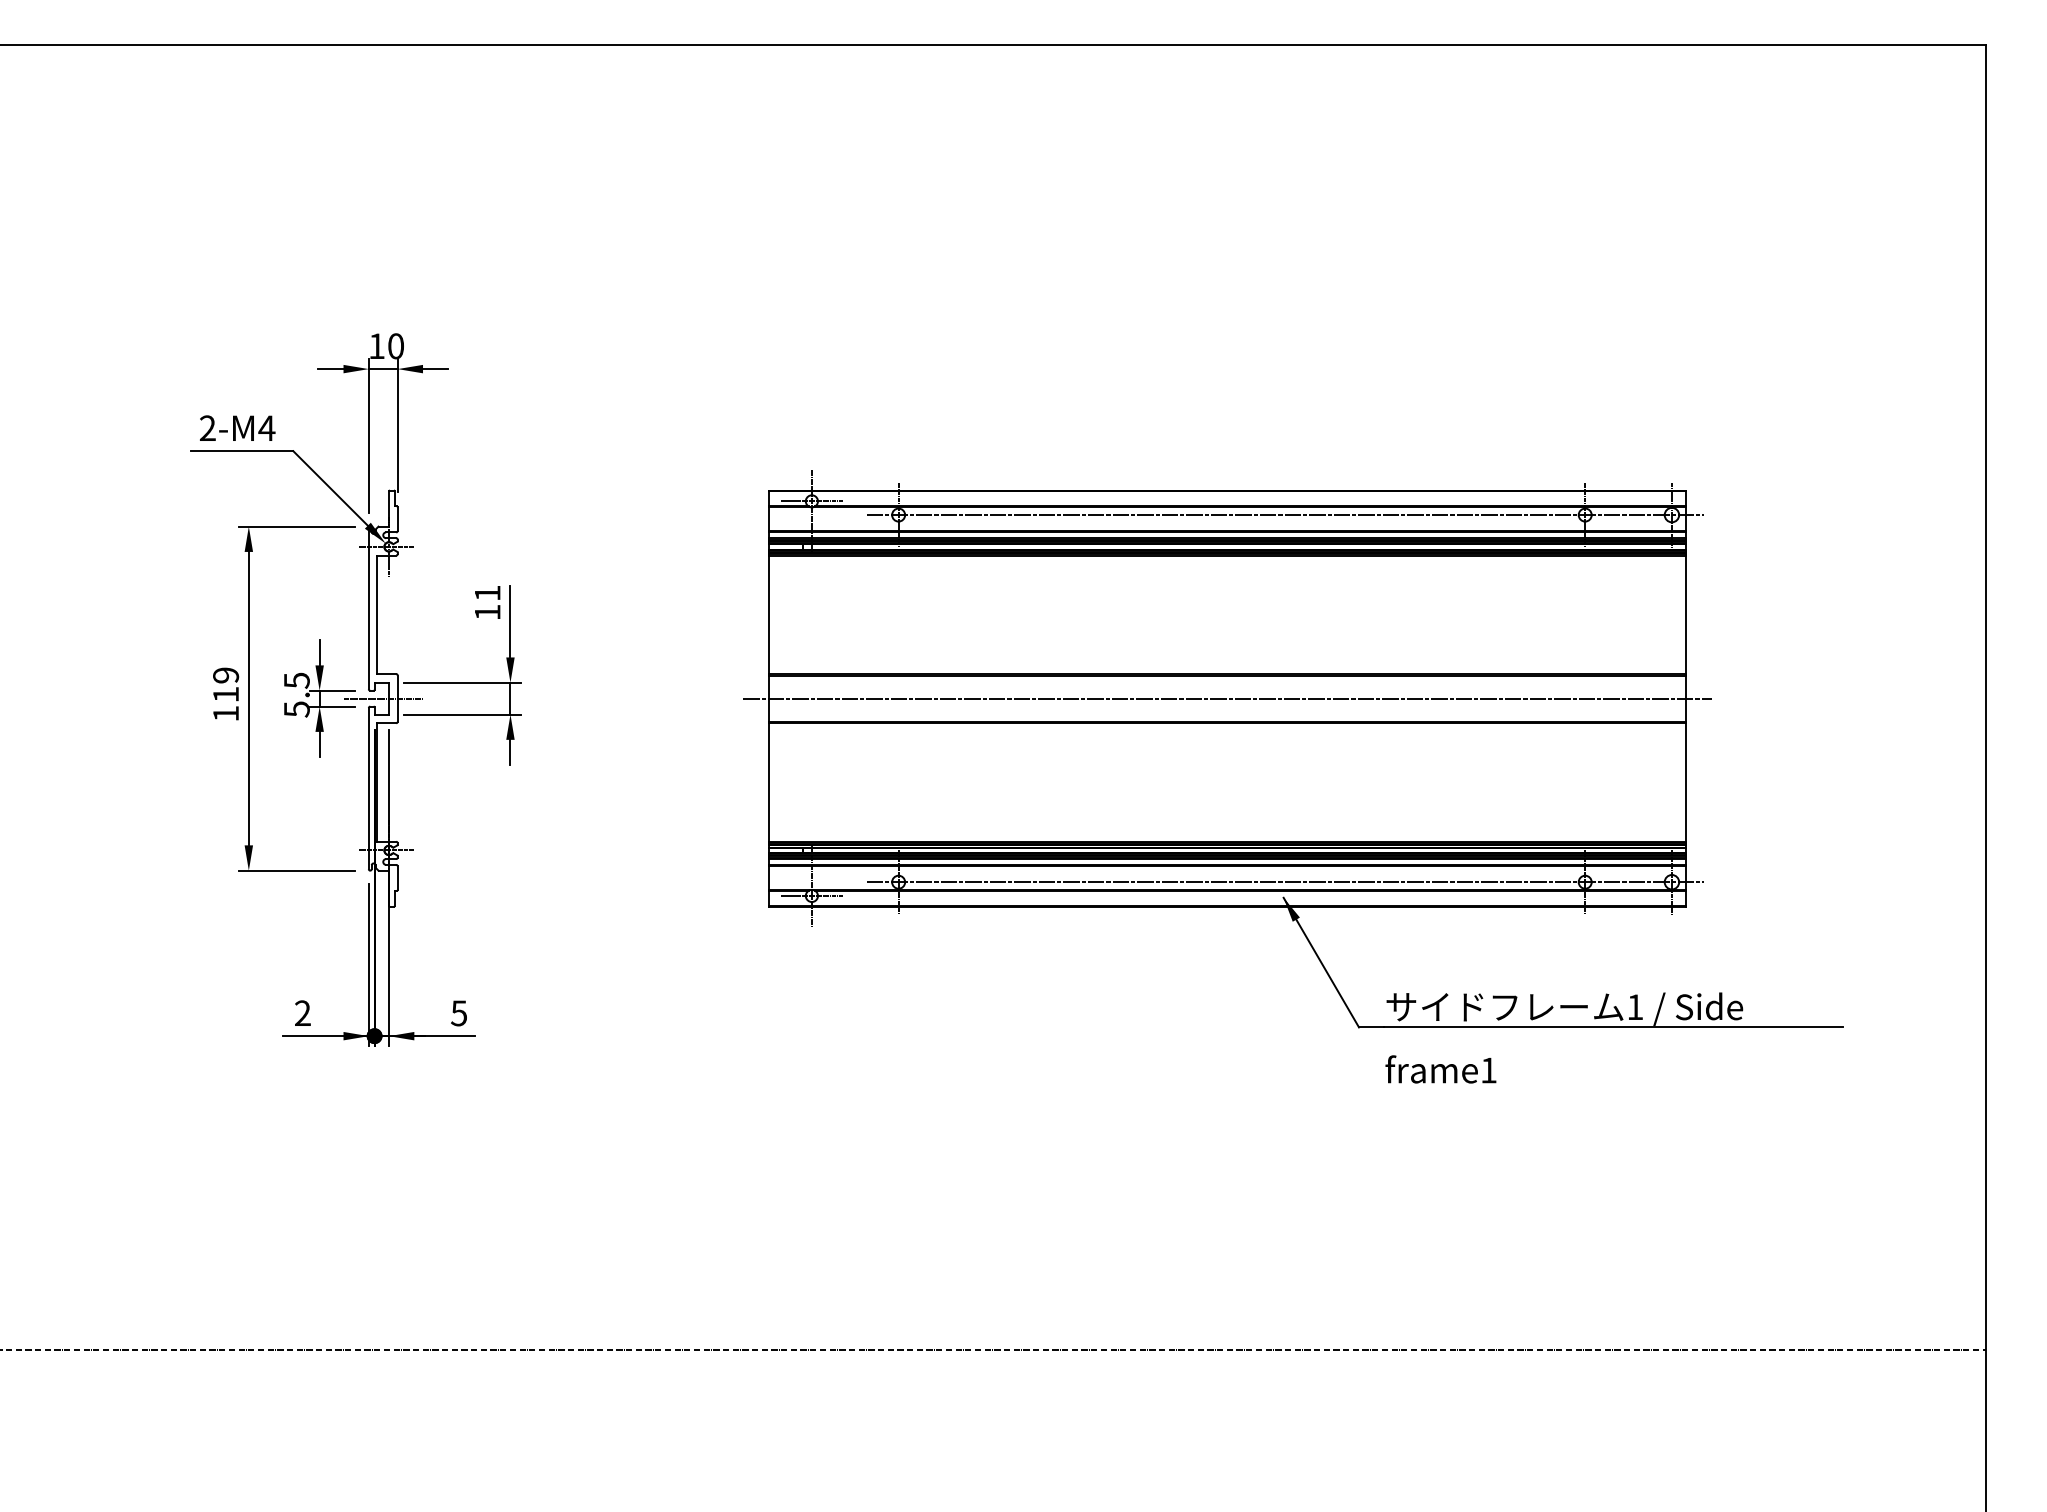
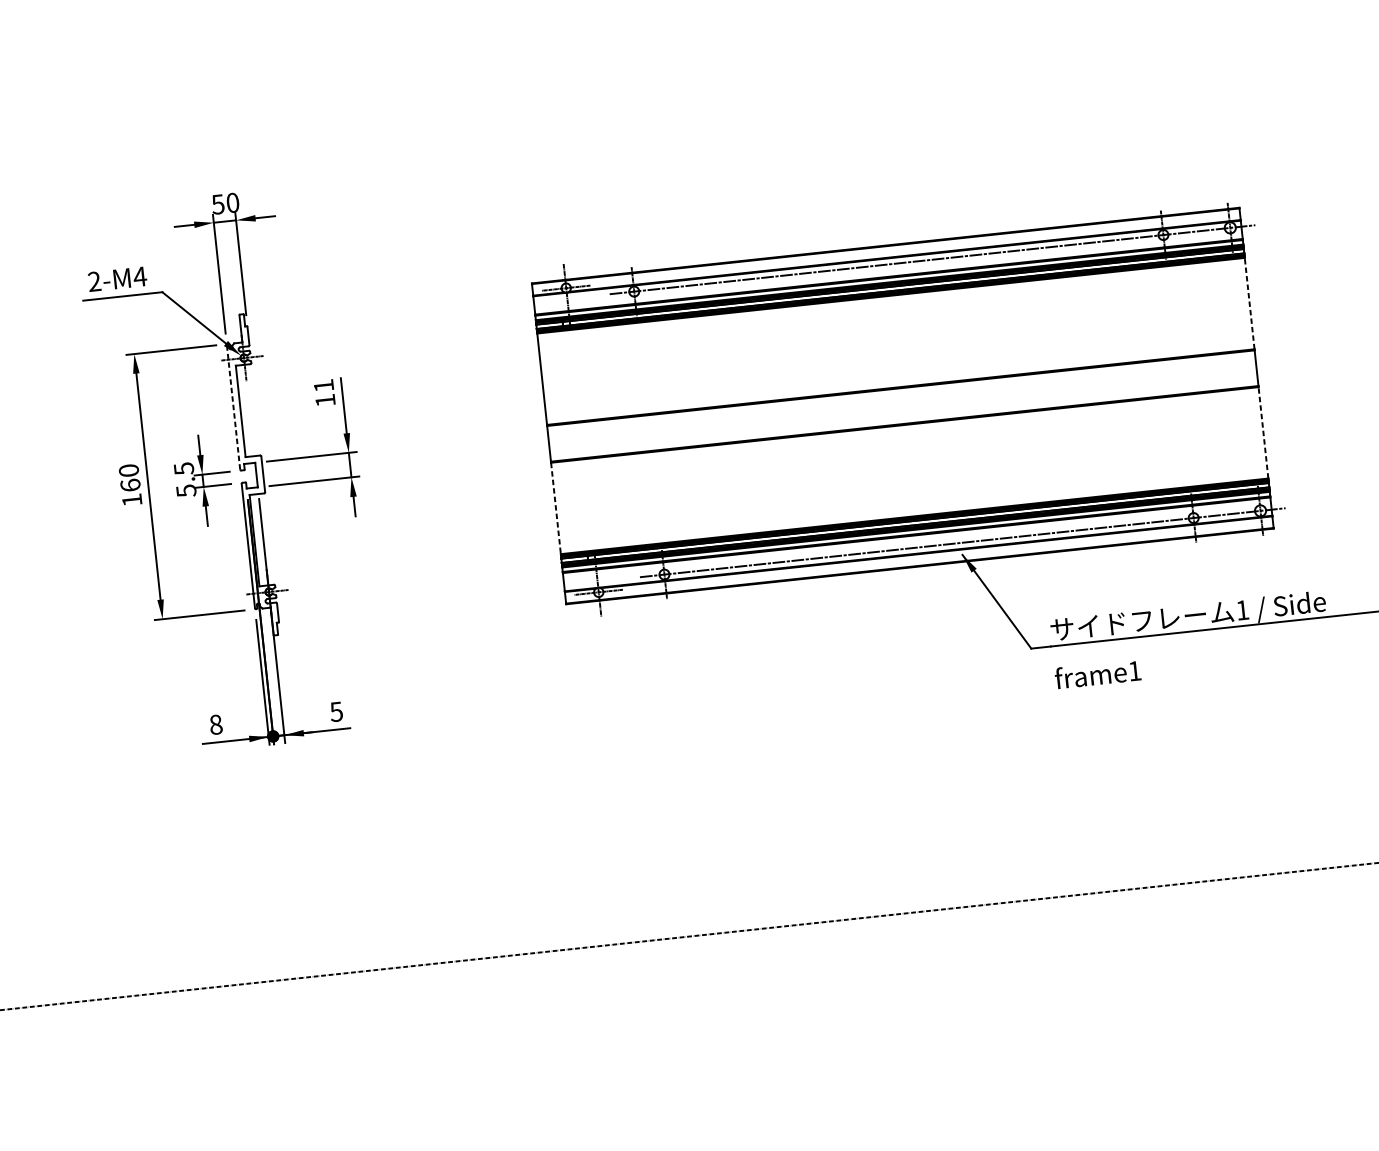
text: (376, 346) -> (217, 204), 10 -> 50
line: (368, 608) -> (233, 407), solid -> dashed
line: (1686, 614) -> (1249, 303), solid -> dashed
text: (226, 684) -> (130, 477), 119 -> 160
line: (383, 698) -> (252, 475), removed
line: (1227, 698) -> (902, 405), removed
line: (768, 782) -> (555, 508), solid -> dashed
line: (1686, 782) -> (1263, 432), solid -> dashed
text: (302, 1013) -> (215, 724), 2 -> 8

